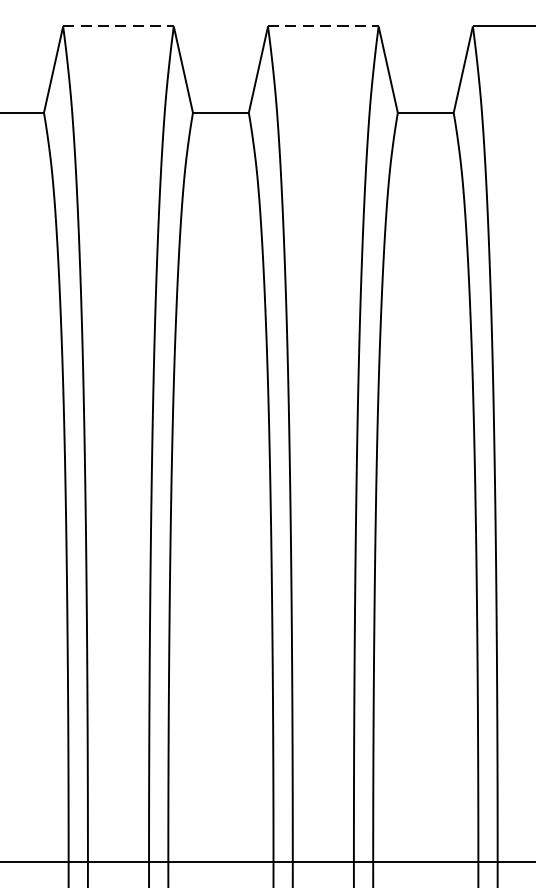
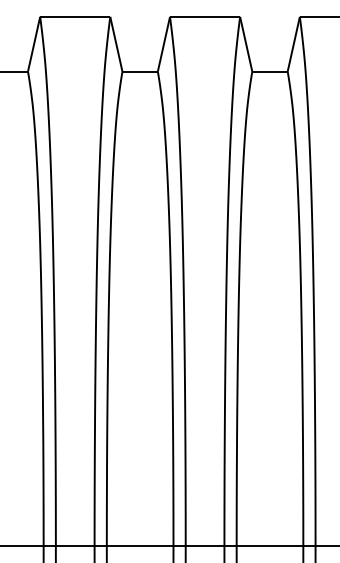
line: (118, 25) -> (75, 16), dashed -> solid
line: (324, 25) -> (205, 16), dashed -> solid

